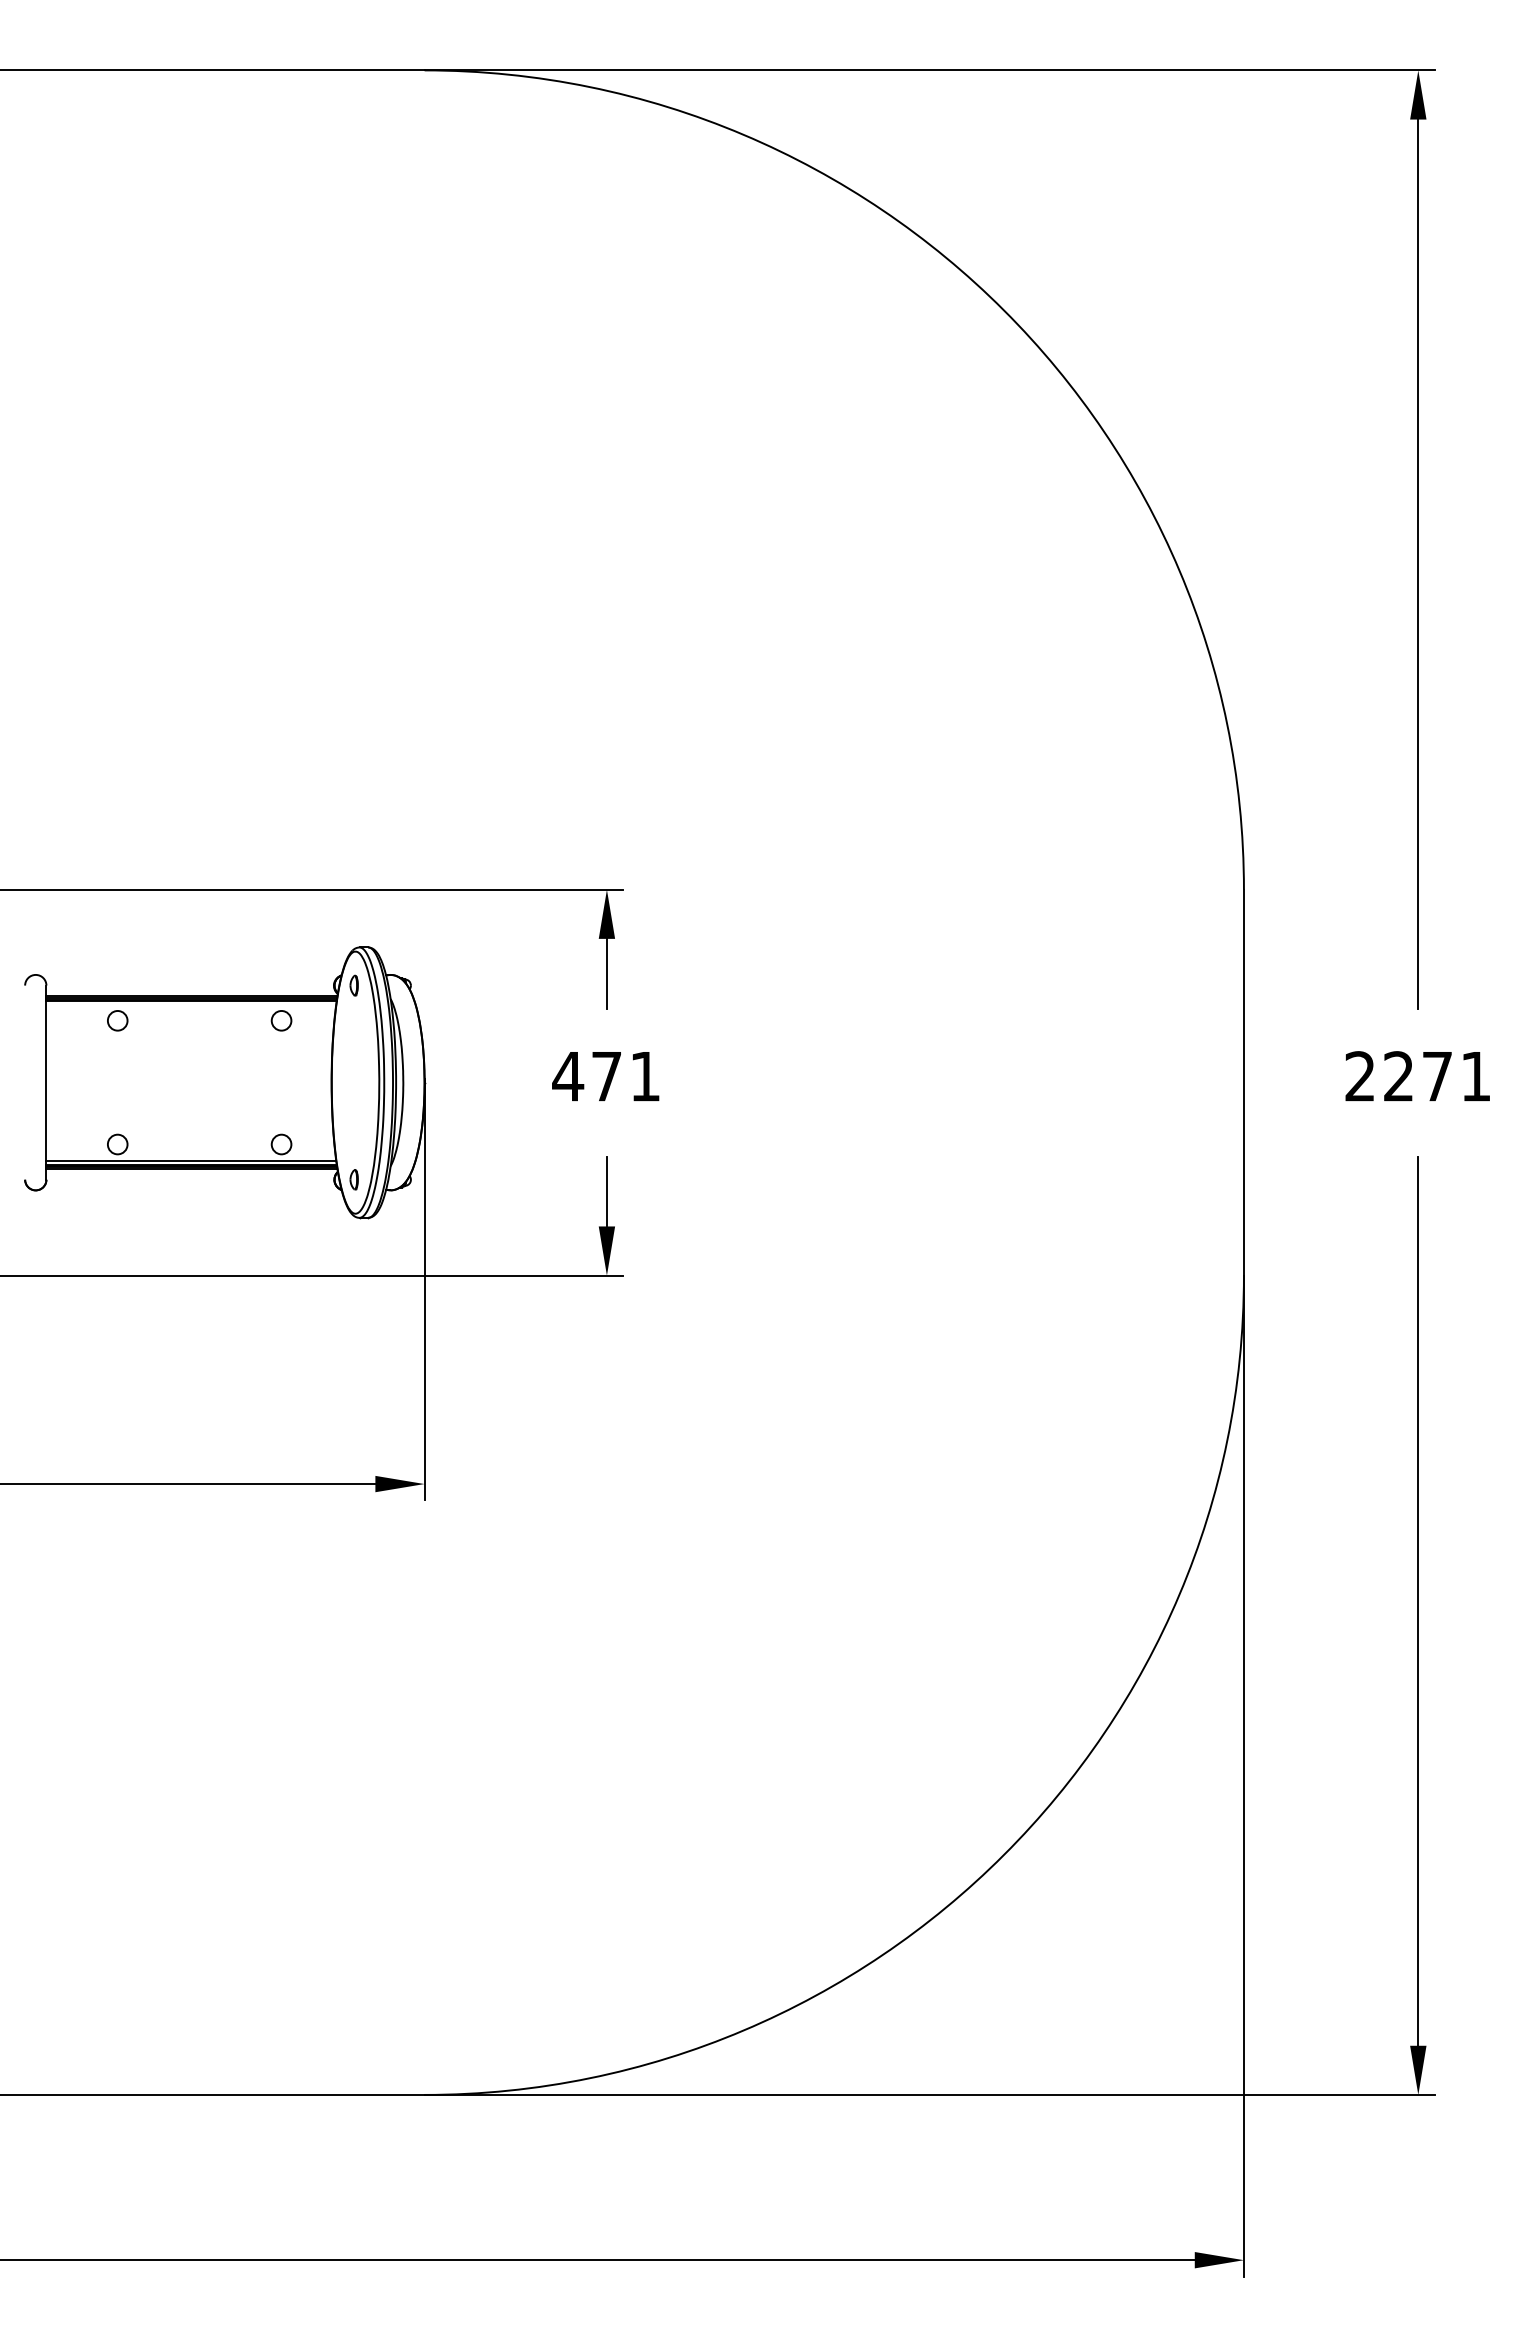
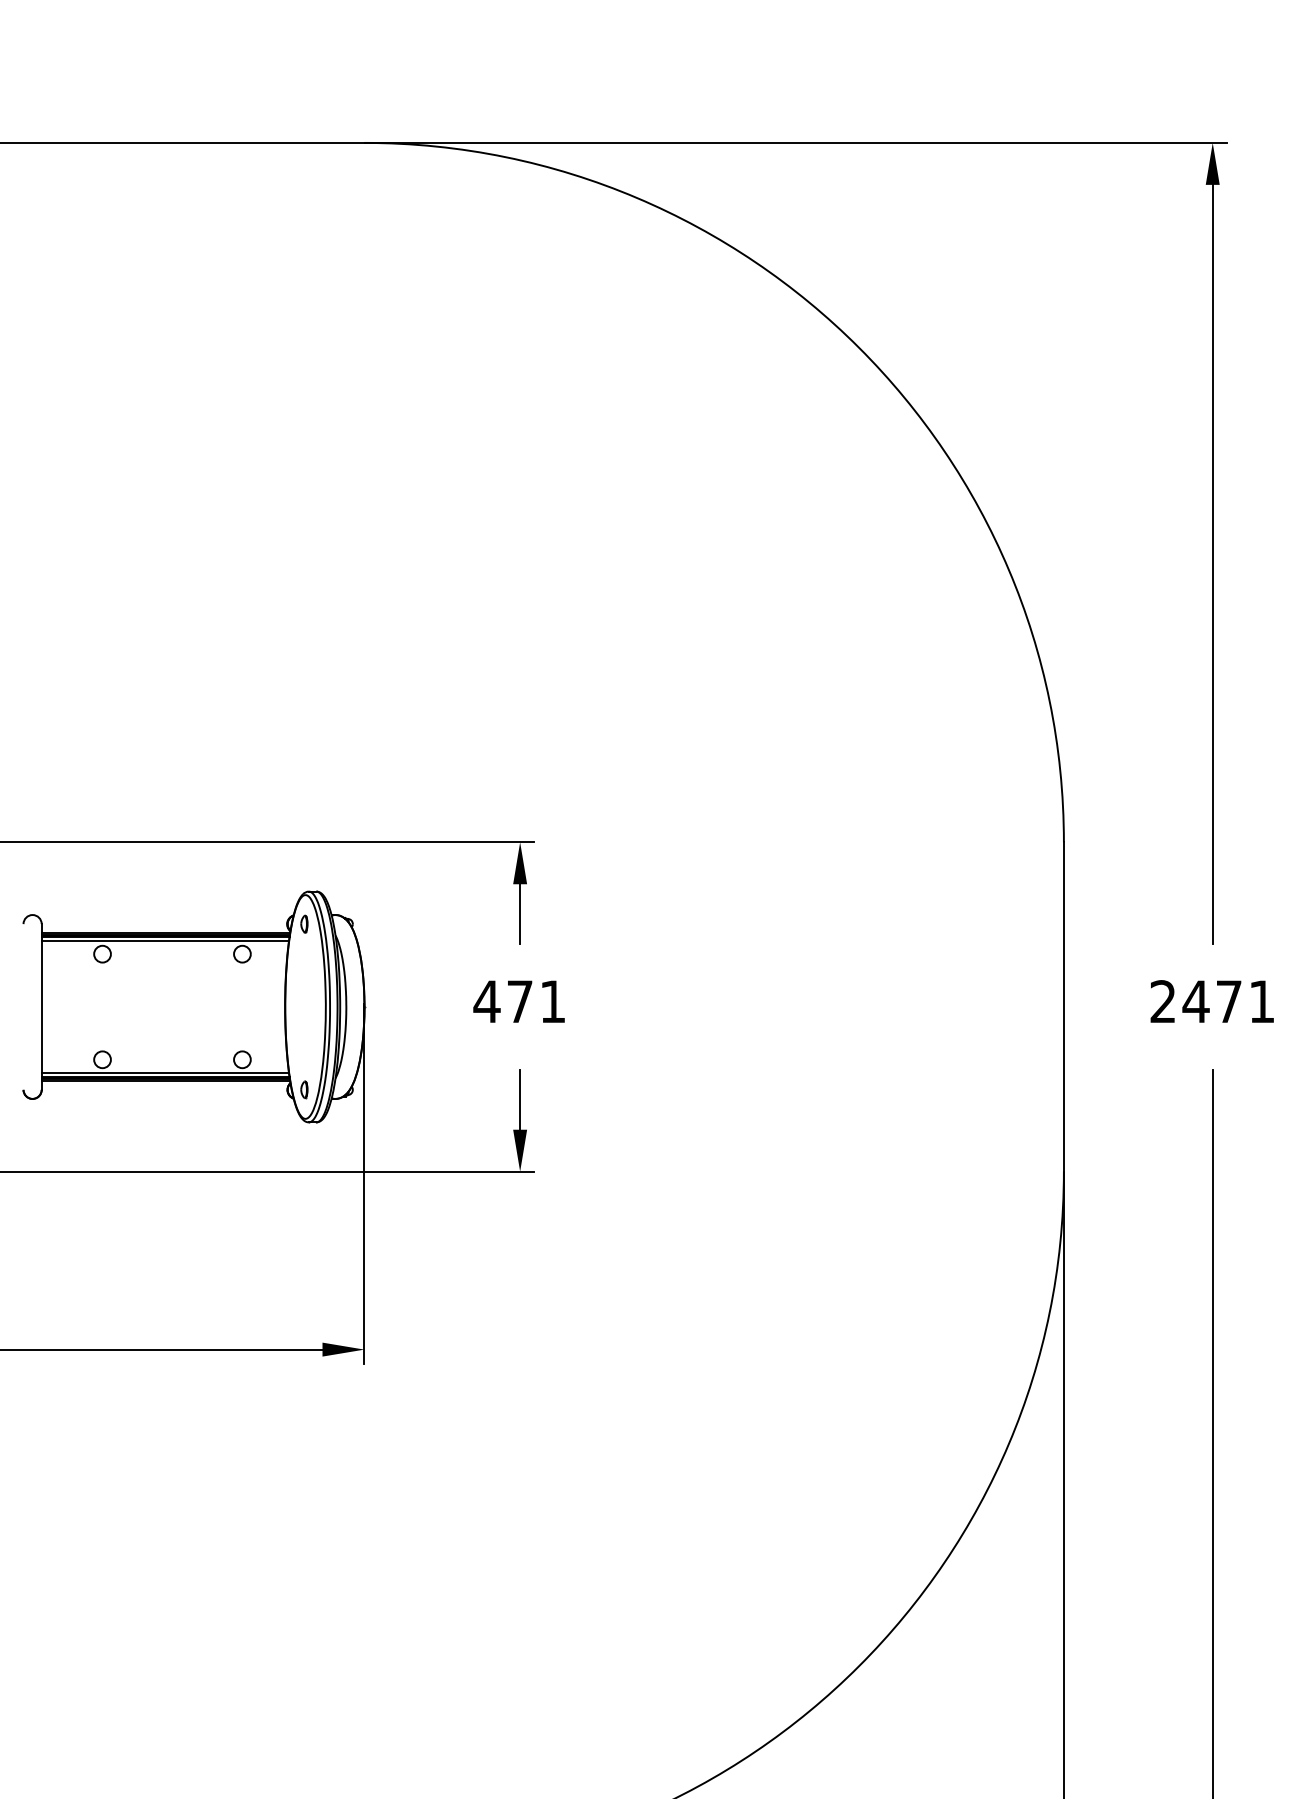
line: (191, 1004) -> (165, 940), added
text: (1398, 1076) -> (1195, 1001), 2271 -> 2471

